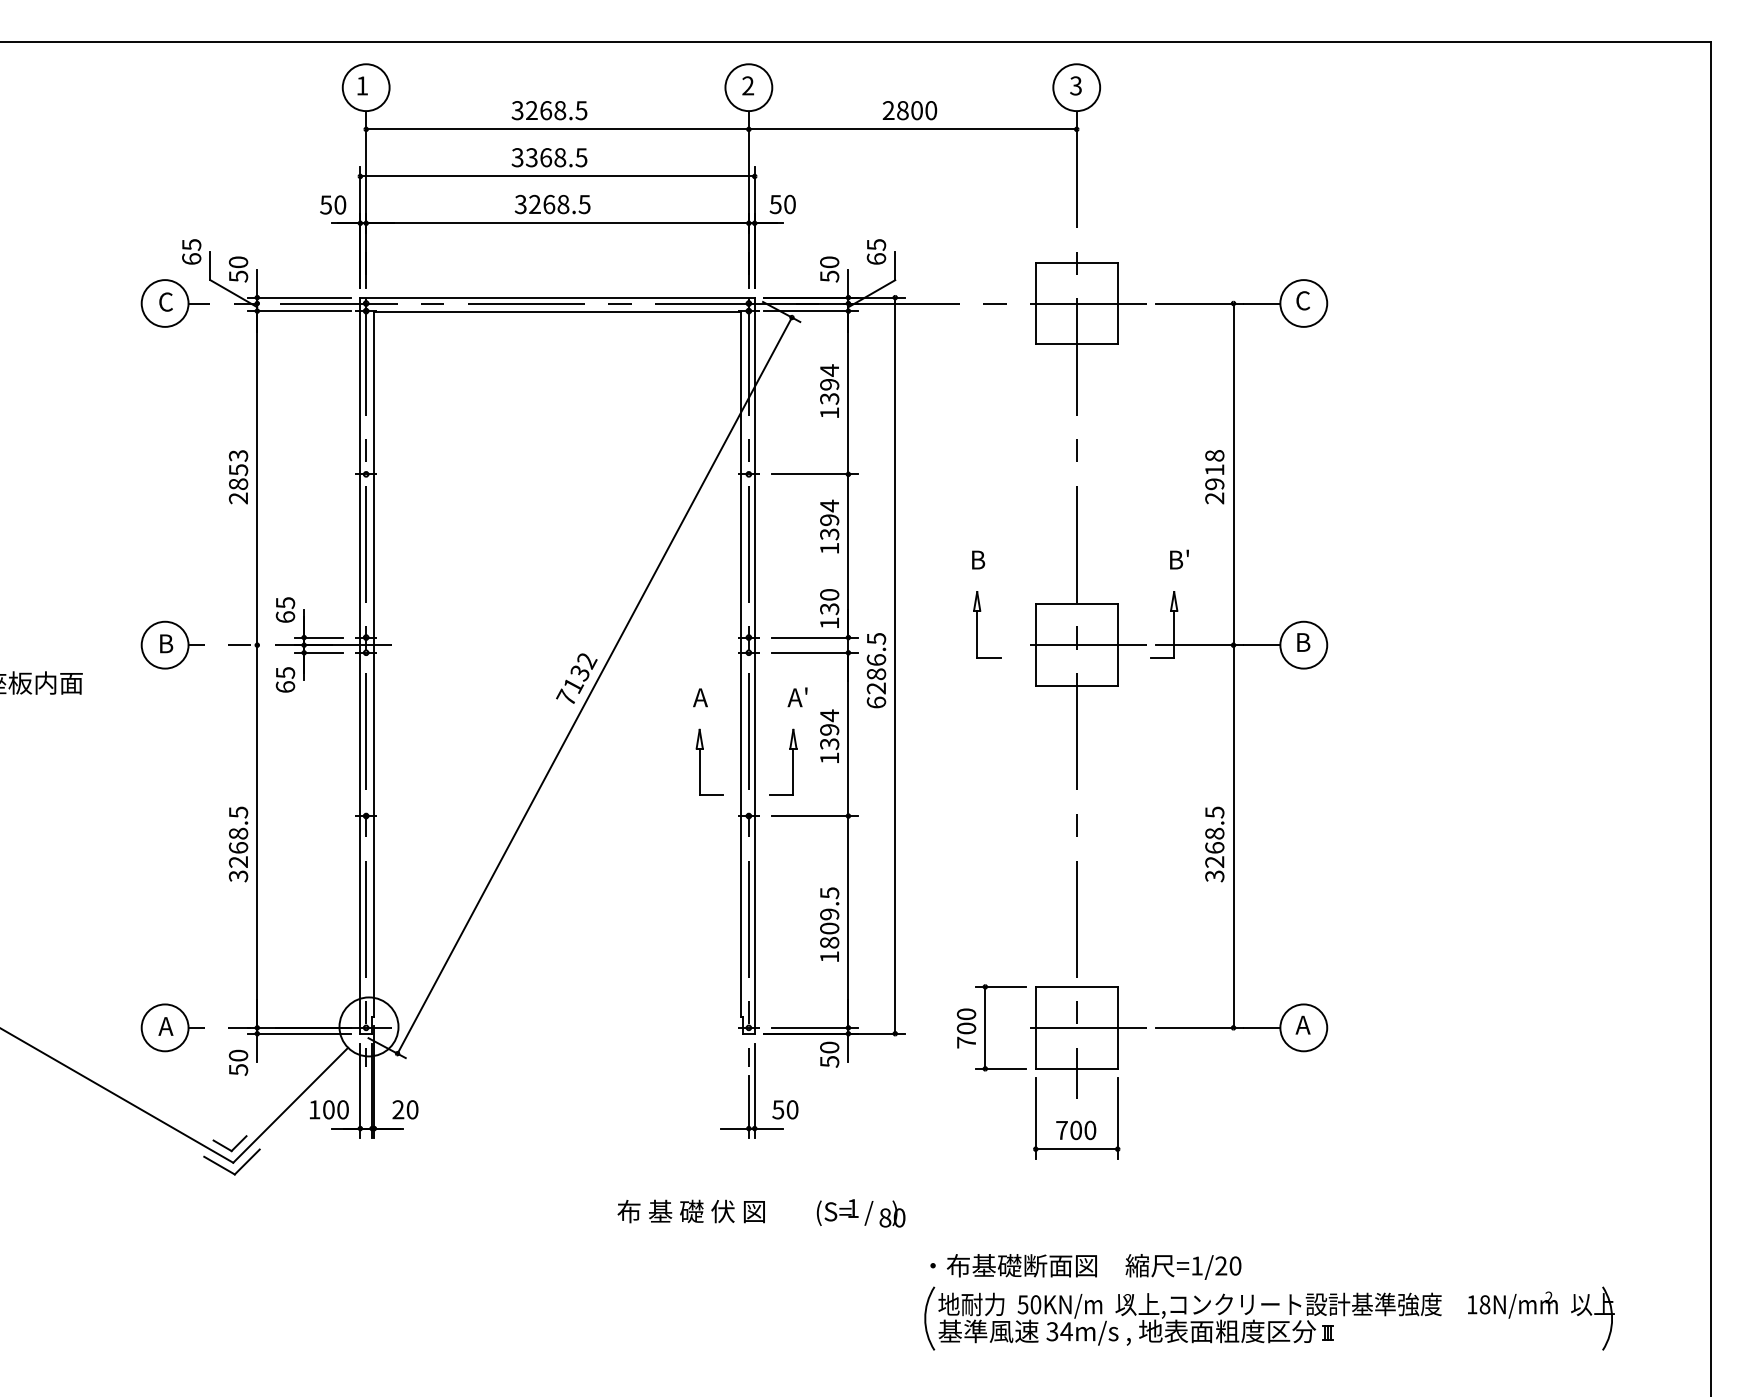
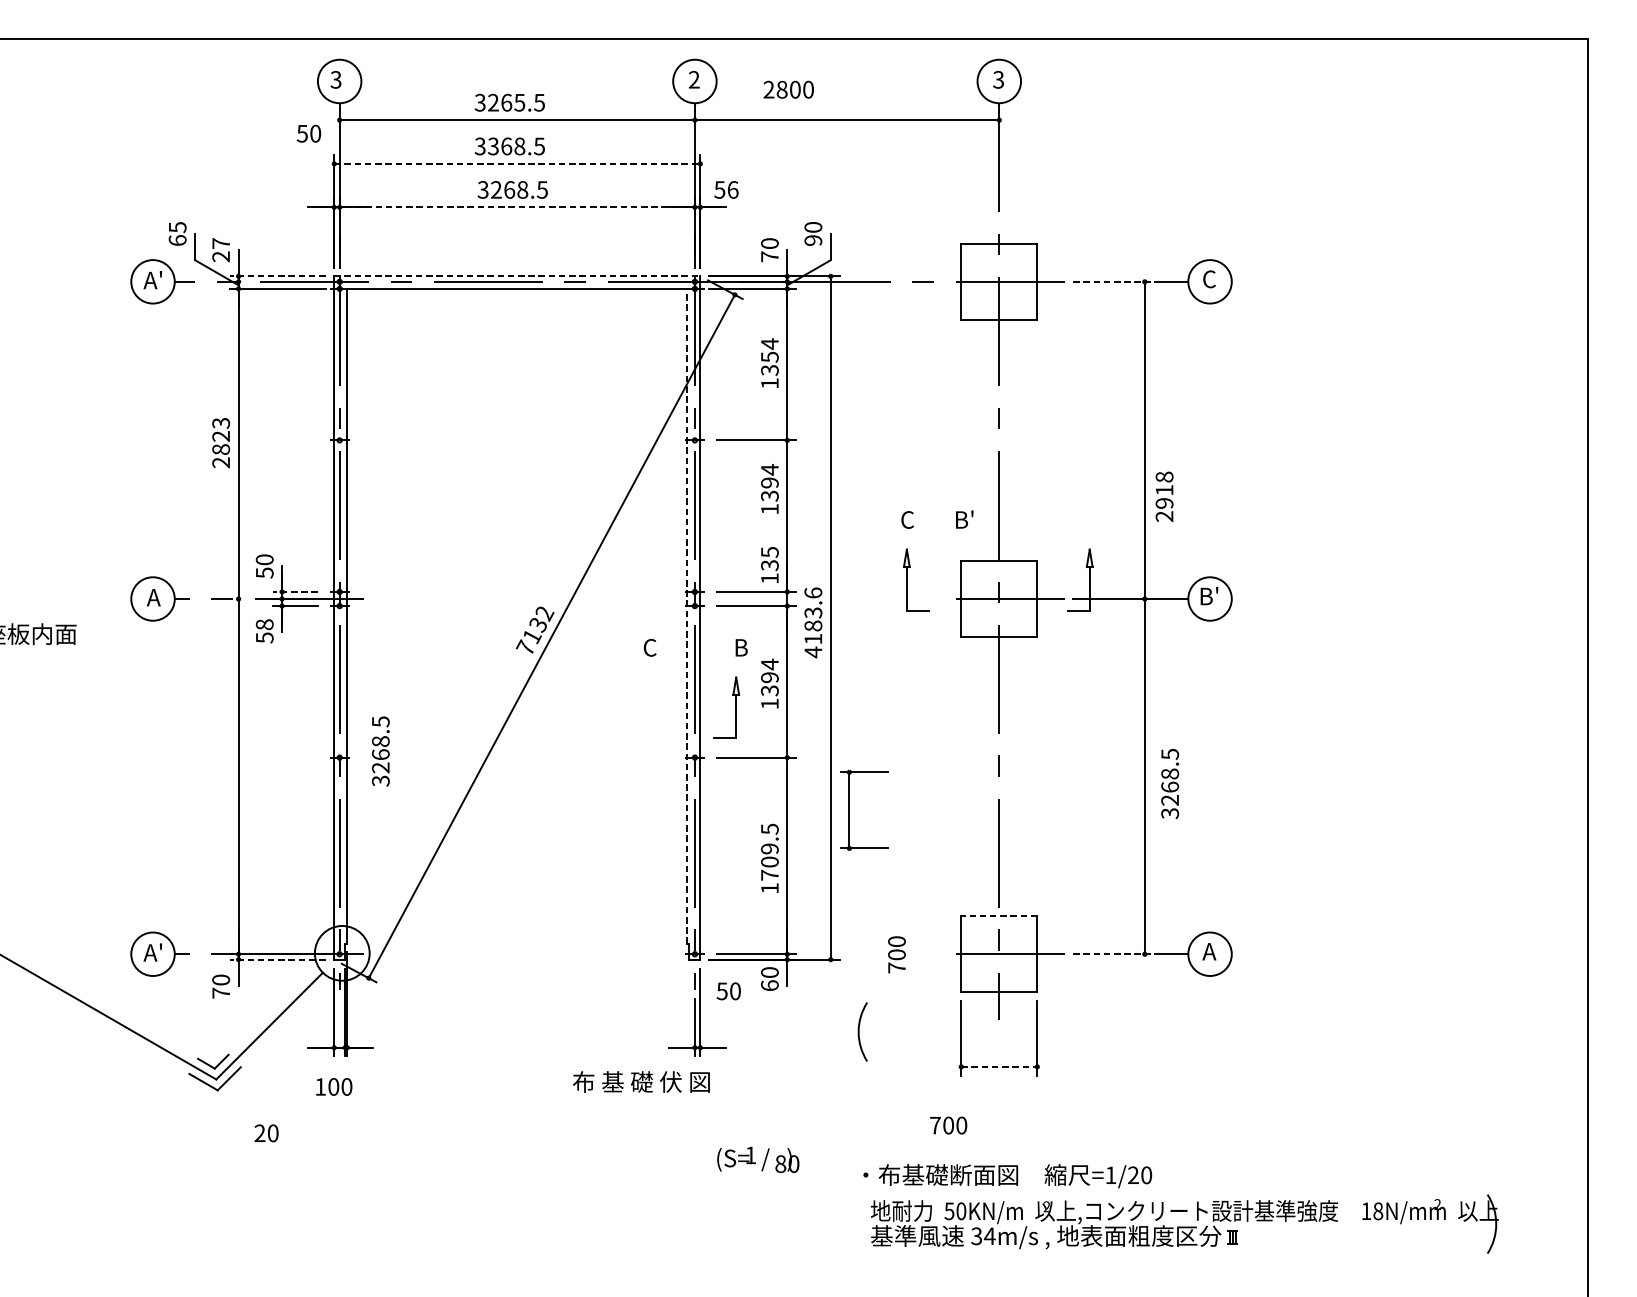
text: (362, 85) -> (336, 79), 1 -> 3
text: (560, 110) -> (520, 102), 3268.5 -> 3265.5
text: (909, 110) -> (788, 89), moved
line: (558, 176) -> (518, 163), solid -> dashed
text: (333, 204) -> (309, 133), moved
text: (789, 204) -> (732, 189), 50 -> 56
line: (557, 223) -> (517, 207), solid -> dashed
text: (876, 251) -> (813, 233), 65 -> 90
text: (238, 269) -> (221, 250), 50 -> 27
text: (829, 276) -> (769, 256), 50 -> 70
line: (299, 297) -> (277, 276), solid -> dashed
line: (558, 297) -> (518, 276), solid -> dashed
text: (164, 301) -> (152, 279), C -> A'
line: (1200, 303) -> (1114, 281), solid -> dashed
text: (829, 384) -> (769, 357), 1394 -> 1354
text: (238, 470) -> (221, 436), 2853 -> 2823
text: (1214, 477) -> (1164, 497), moved
text: (978, 559) -> (908, 519), B -> C
text: (1179, 559) -> (964, 519), moved
text: (829, 594) -> (769, 551), 130 -> 135
text: (285, 610) -> (264, 566), 65 -> 50
line: (318, 637) -> (295, 591), solid -> dashed
text: (1302, 641) -> (1208, 595), B -> B'
text: (165, 643) -> (153, 597), B -> A
line: (740, 664) -> (687, 616), solid -> dashed
text: (876, 670) -> (813, 622), 6286.5 -> 4183.6
text: (285, 680) -> (264, 631), 65 -> 58
text: (700, 697) -> (650, 647), A -> C
text: (797, 697) -> (740, 647), A' -> B
part: (700, 761) -> (650, 706), removed
text: (238, 844) -> (380, 751), moved
text: (1214, 844) -> (1169, 784), moved
text: (829, 942) -> (769, 875), 1809.5 -> 1709.5
line: (1076, 986) -> (999, 915), solid -> dashed
text: (164, 1025) -> (152, 952), A -> A'
part: (985, 1027) -> (849, 810), moved
line: (1200, 1027) -> (1114, 953), solid -> dashed
line: (299, 1033) -> (277, 959), solid -> dashed
text: (829, 1061) -> (769, 985), 50 -> 60
text: (238, 1069) -> (221, 992), 50 -> 70
text: (329, 1109) -> (334, 1086), moved
text: (405, 1109) -> (266, 1133), moved
text: (785, 1109) -> (728, 991), moved
text: (1076, 1130) -> (948, 1125), moved
line: (1076, 1149) -> (999, 1067), solid -> dashed
text: (690, 1211) -> (640, 1082), moved
text: (861, 1213) -> (758, 1159), moved
arc: (926, 1318) -> (859, 1031), moved

